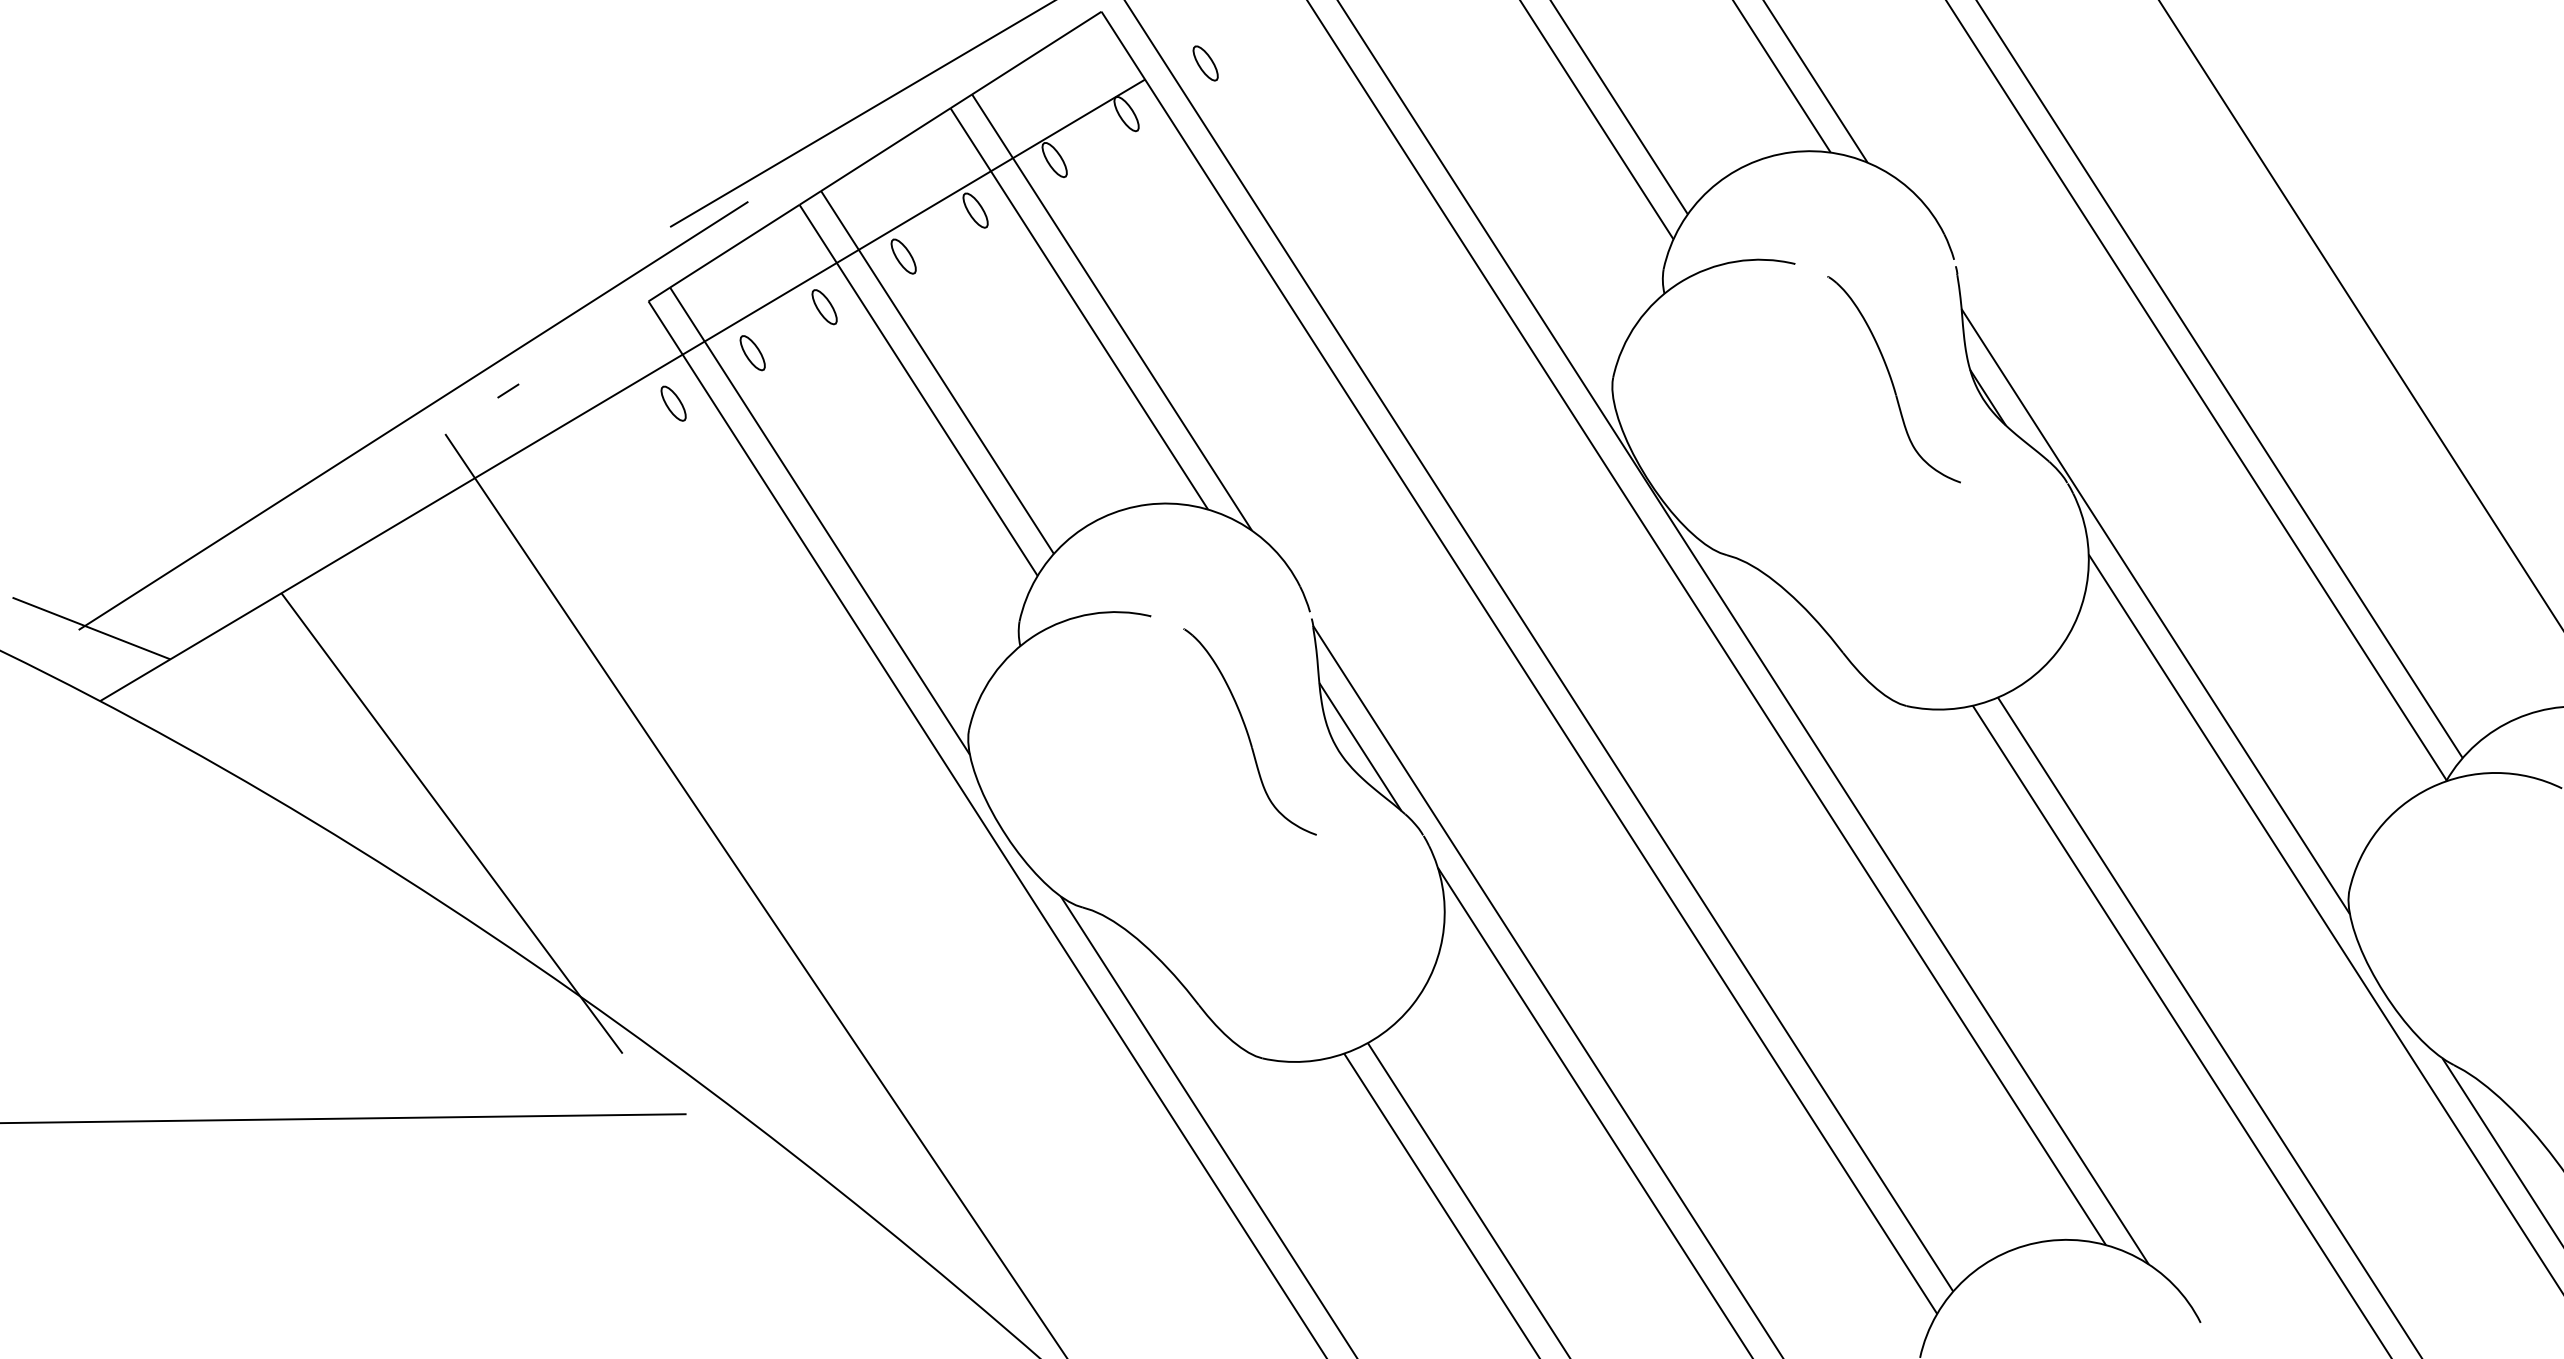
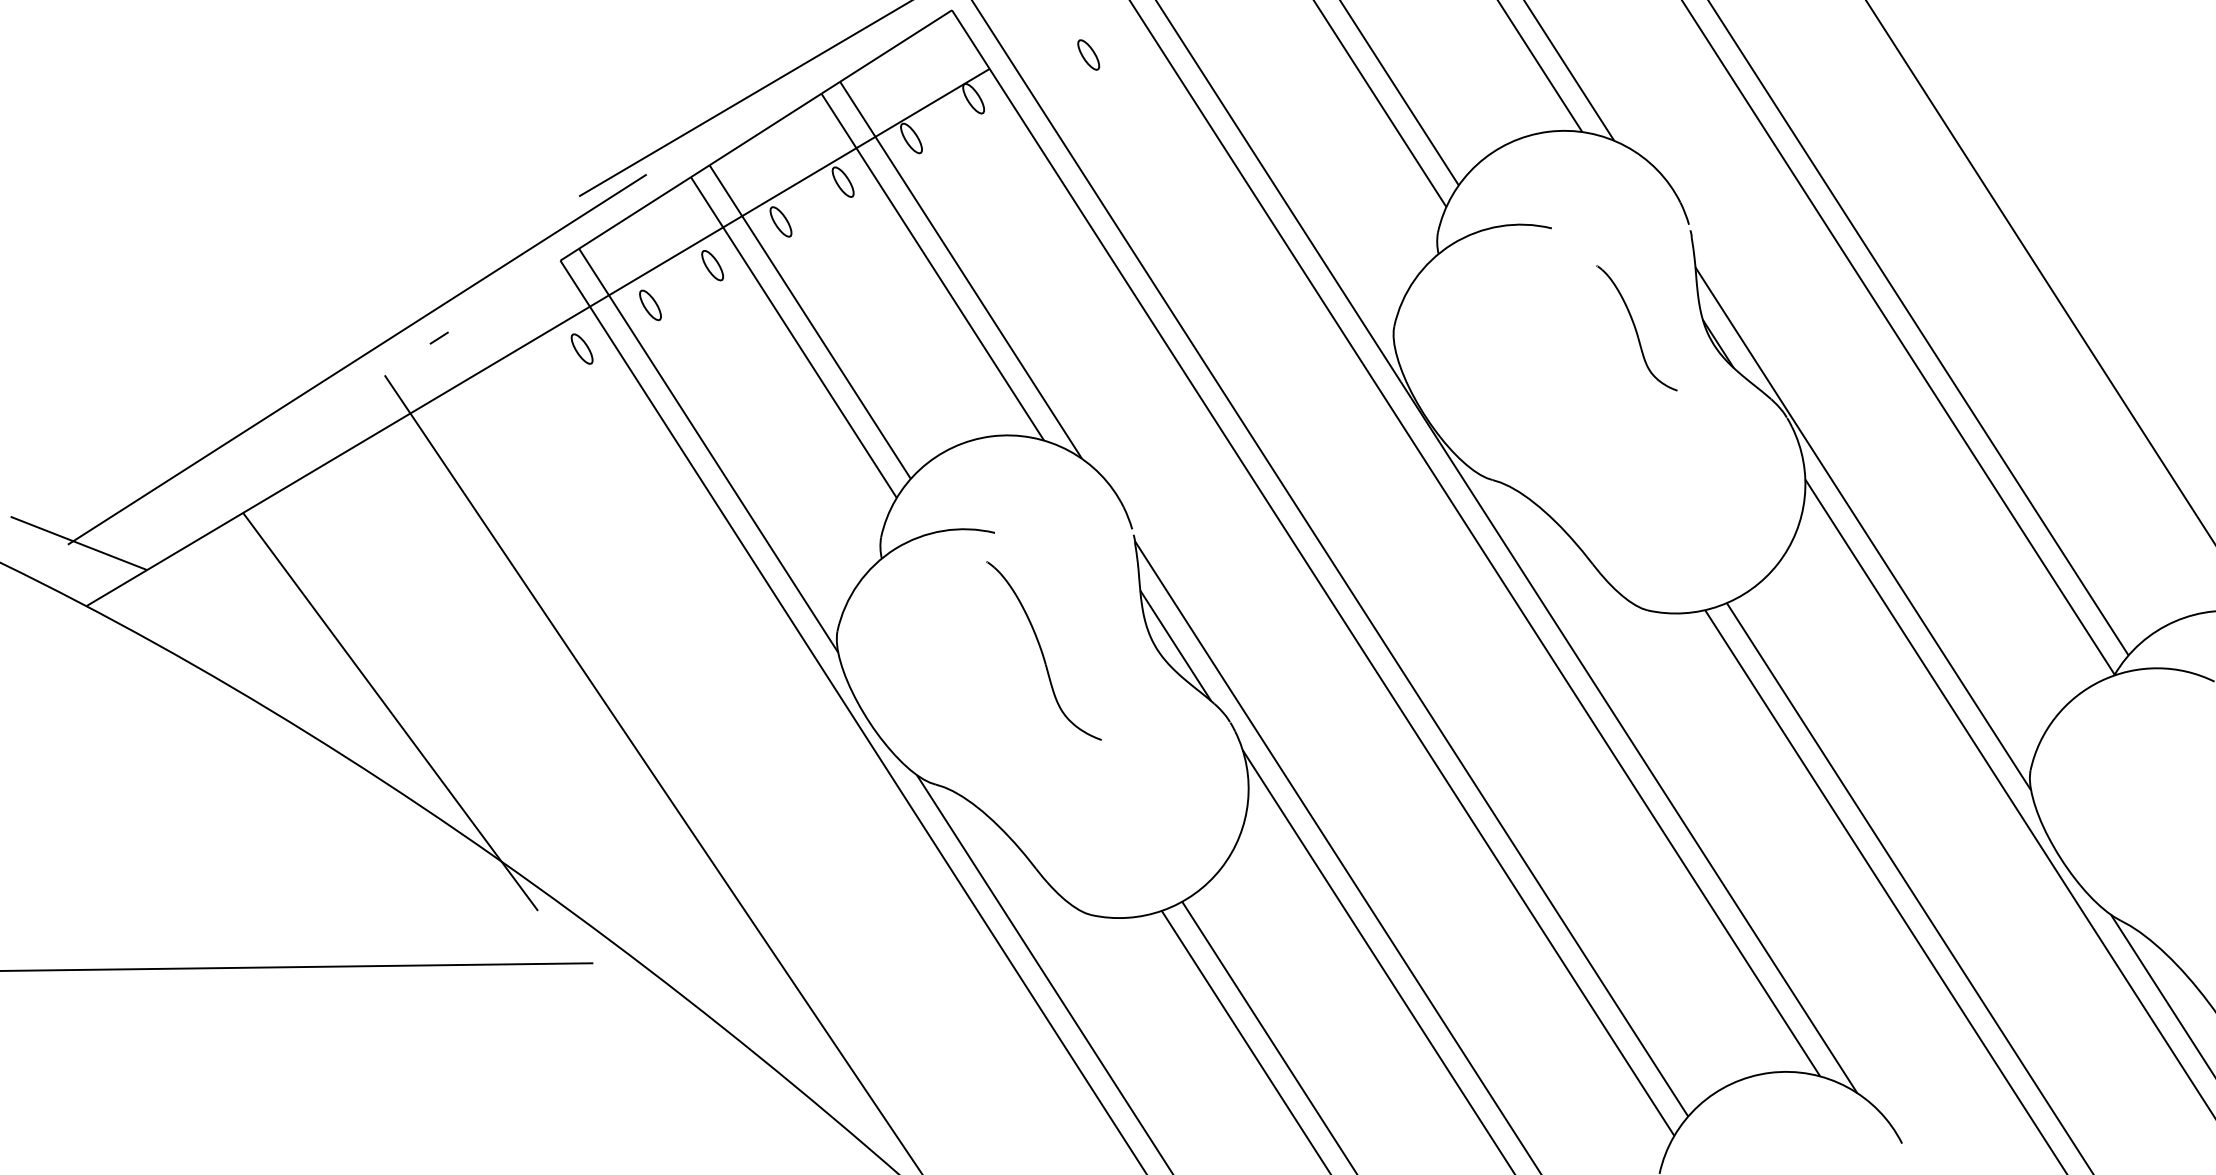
part: (1205, 63) -> (1088, 55), moved
part: (1893, 379) -> (1636, 328), size x0.7
part: (1249, 731) -> (1043, 650), moved

